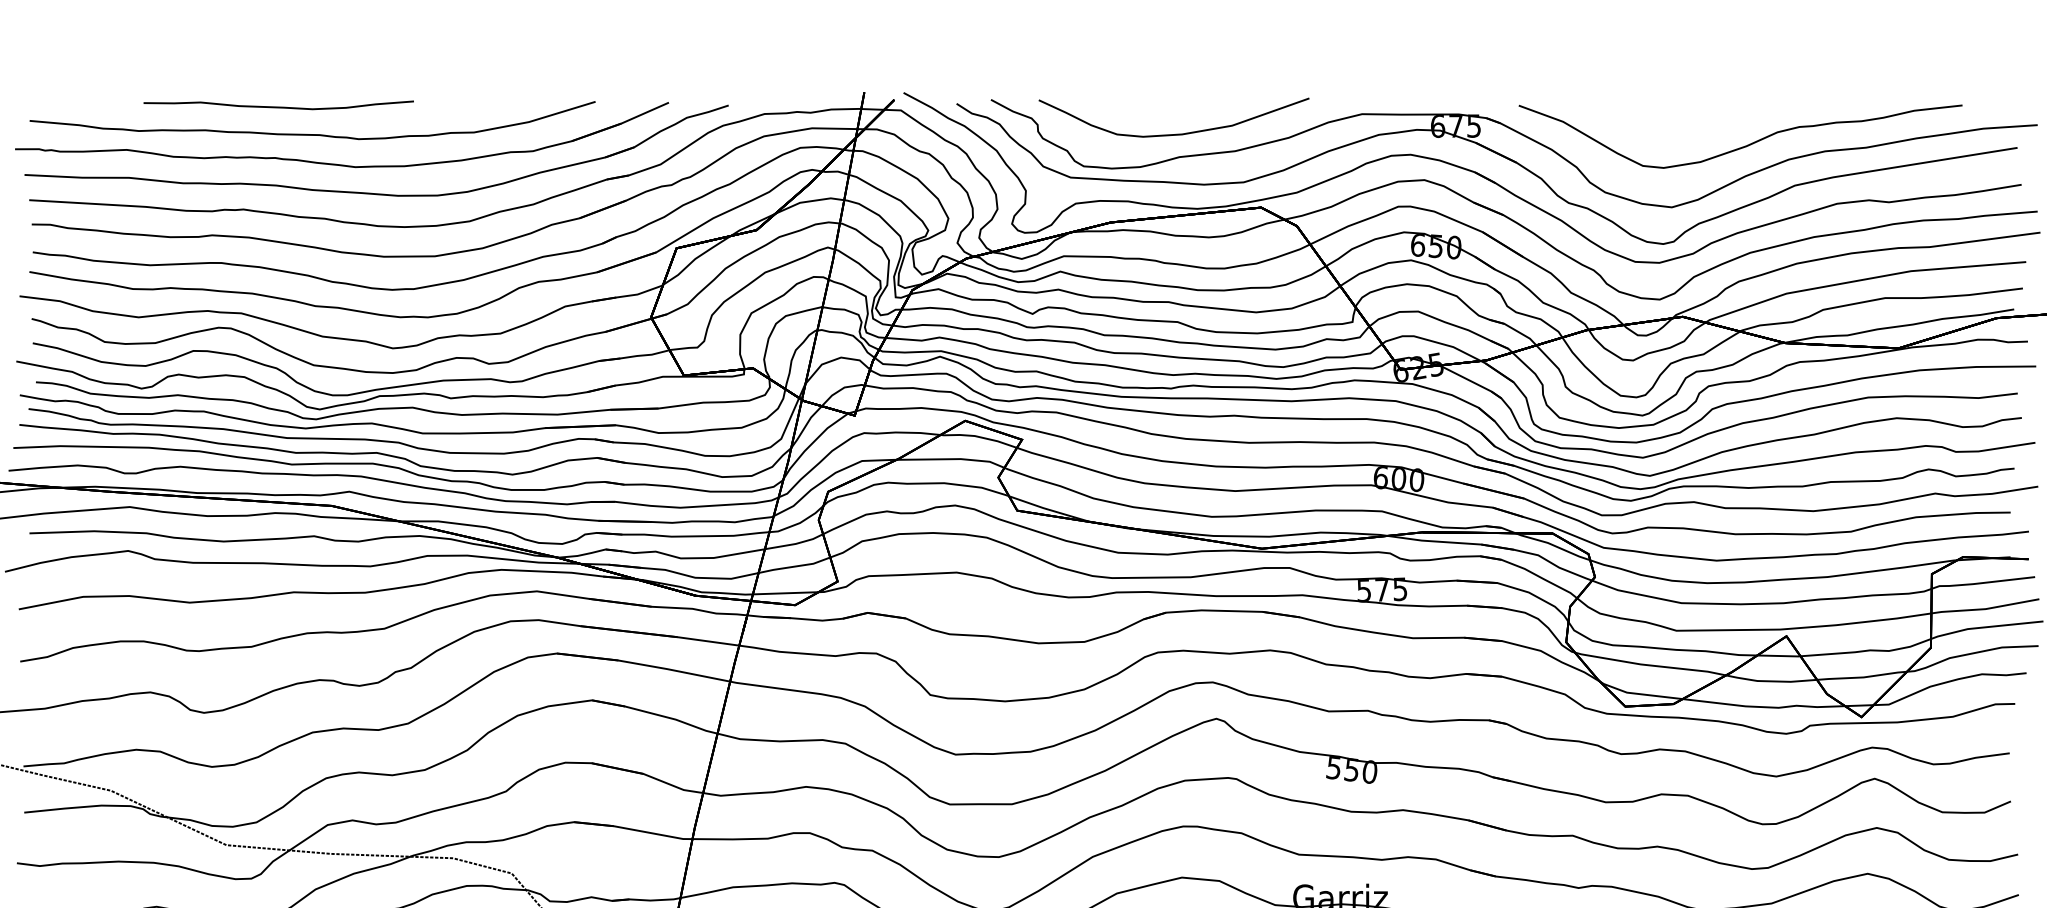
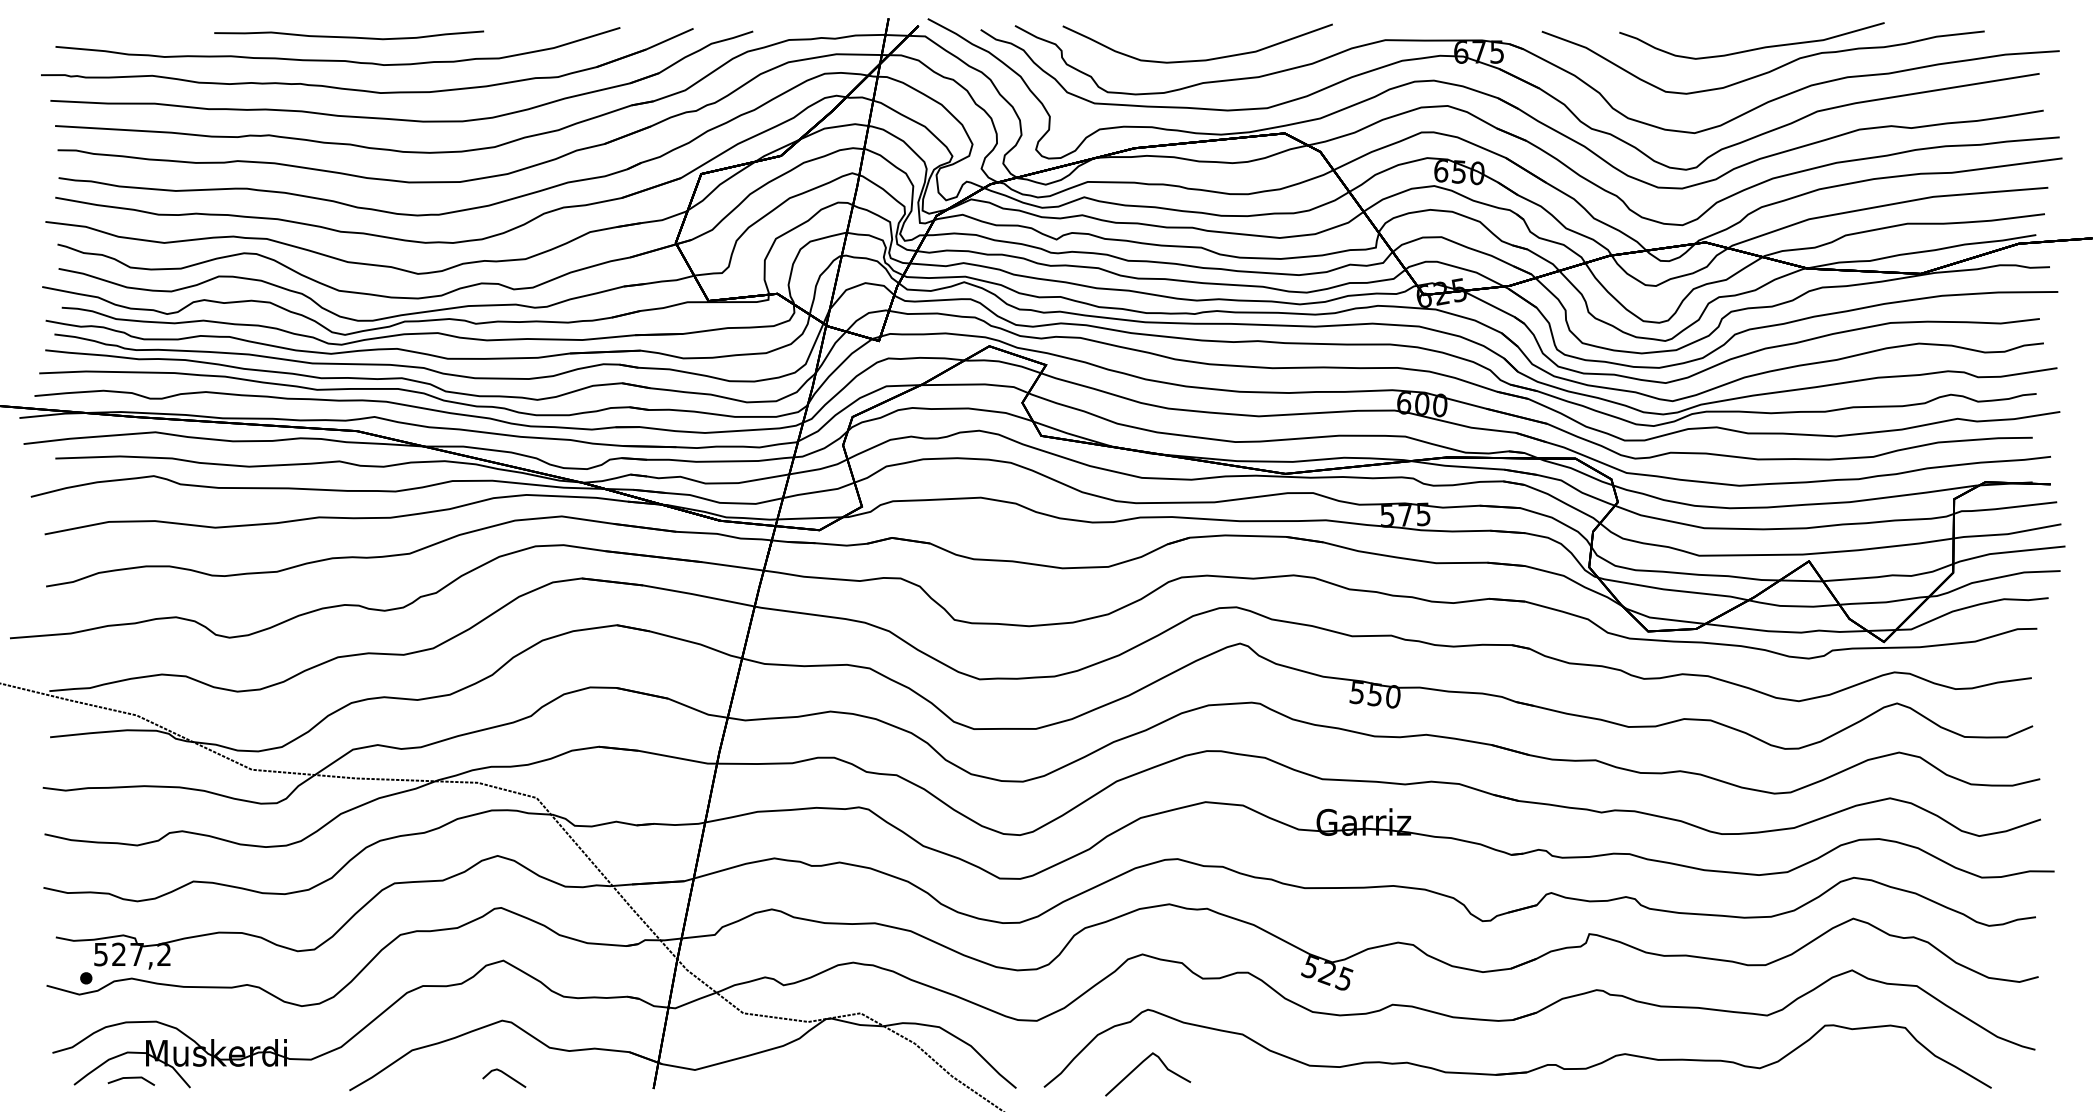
curve: (279, 106) -> (349, 36), moved
curve: (1730, 122) -> (1753, 48), added

